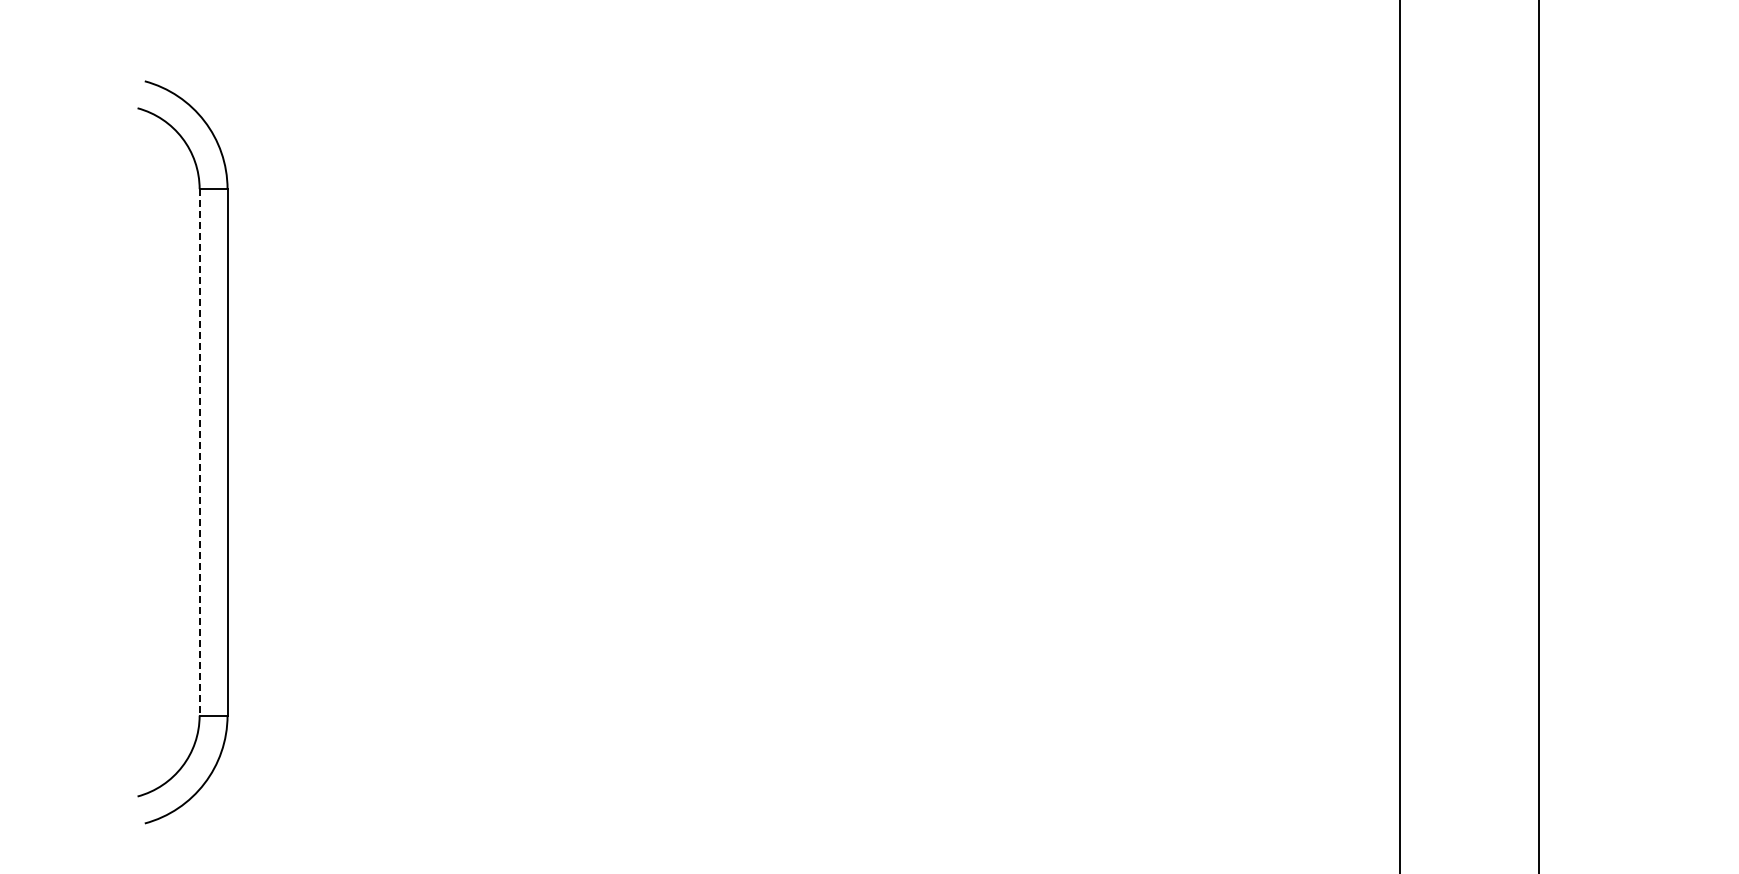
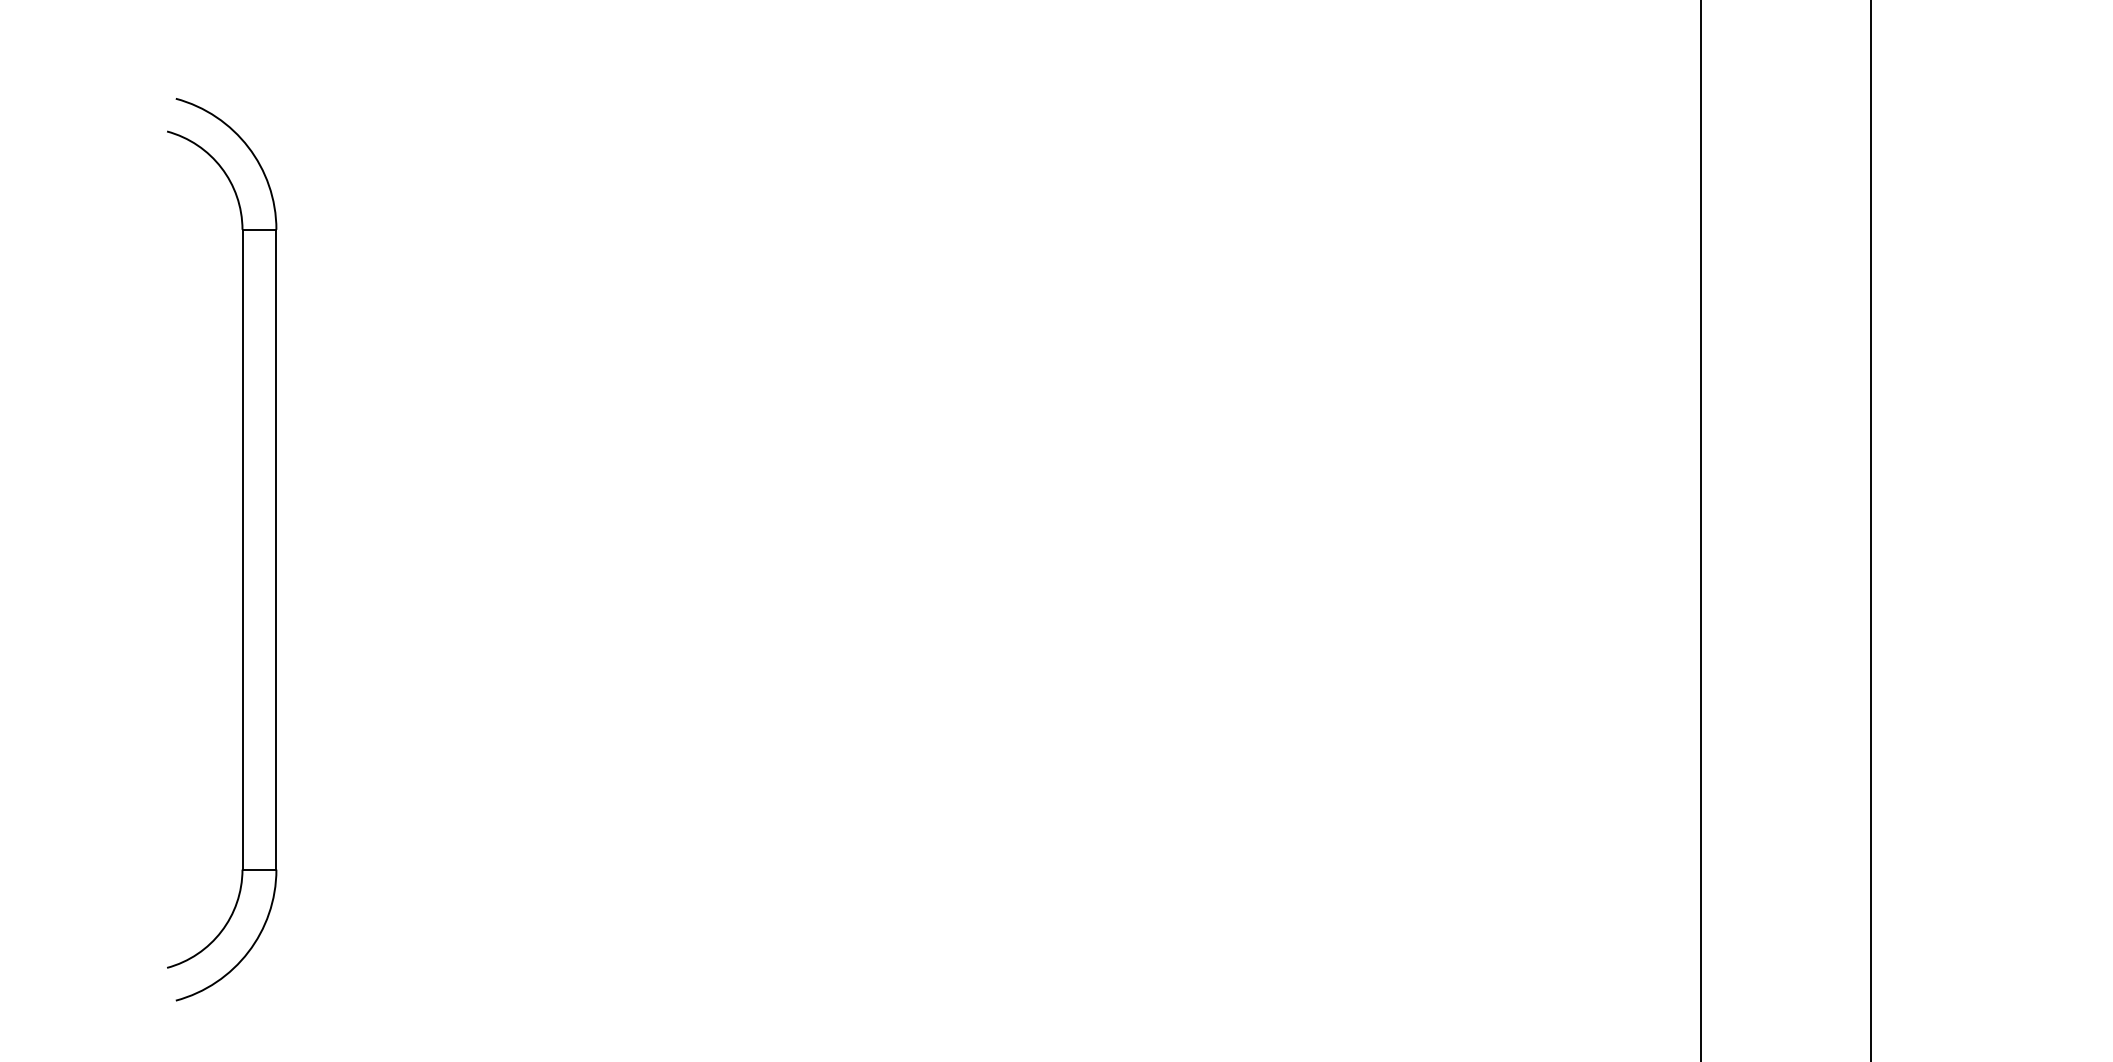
line: (199, 452) -> (242, 549), dashed -> solid

